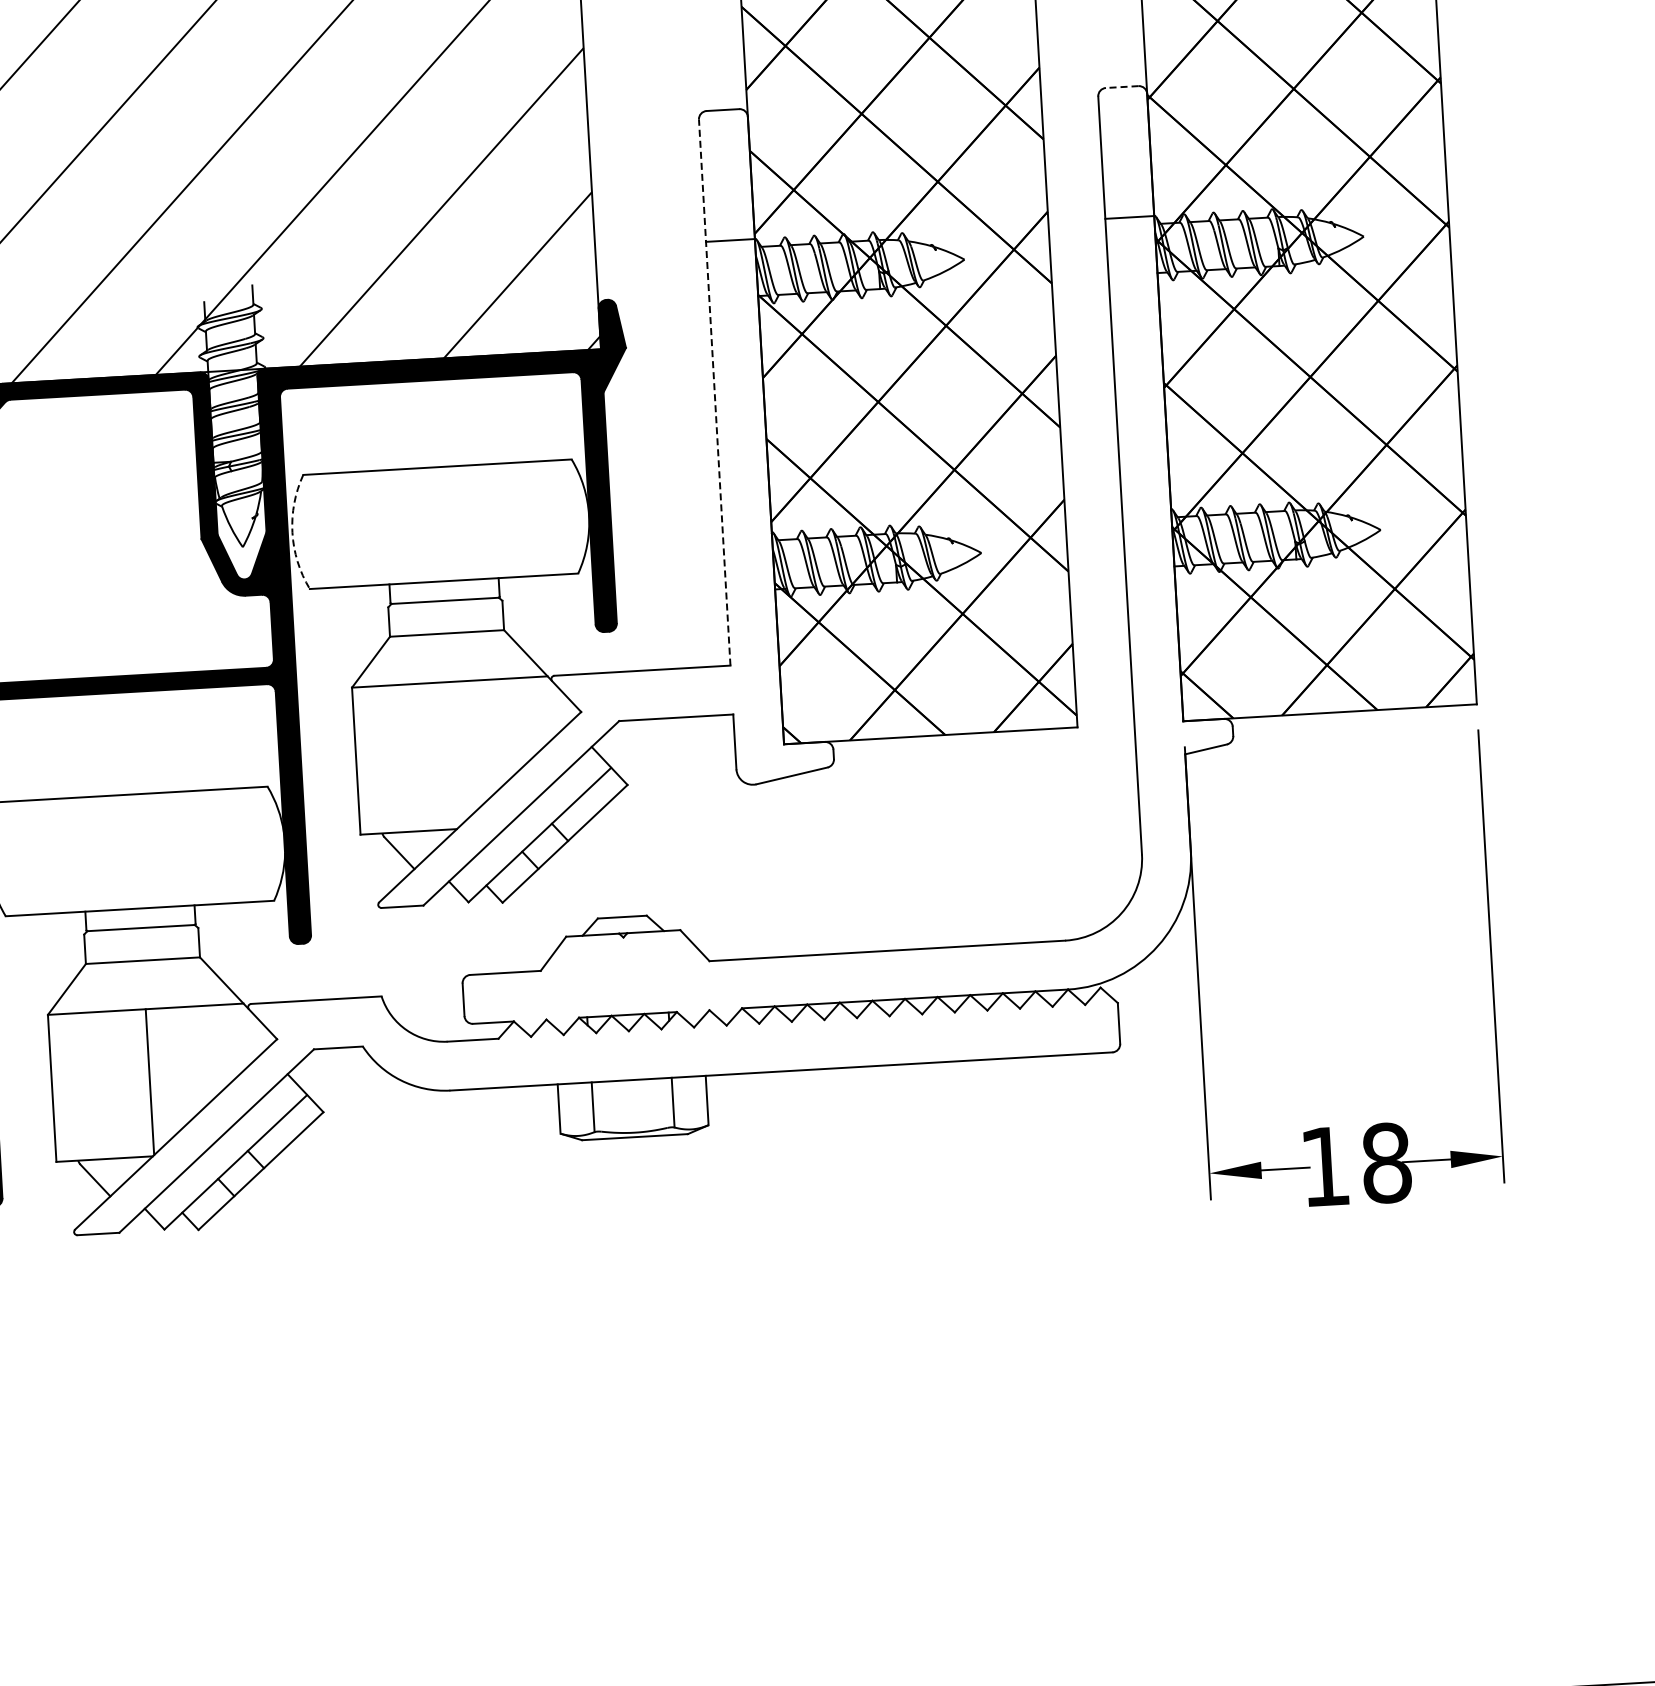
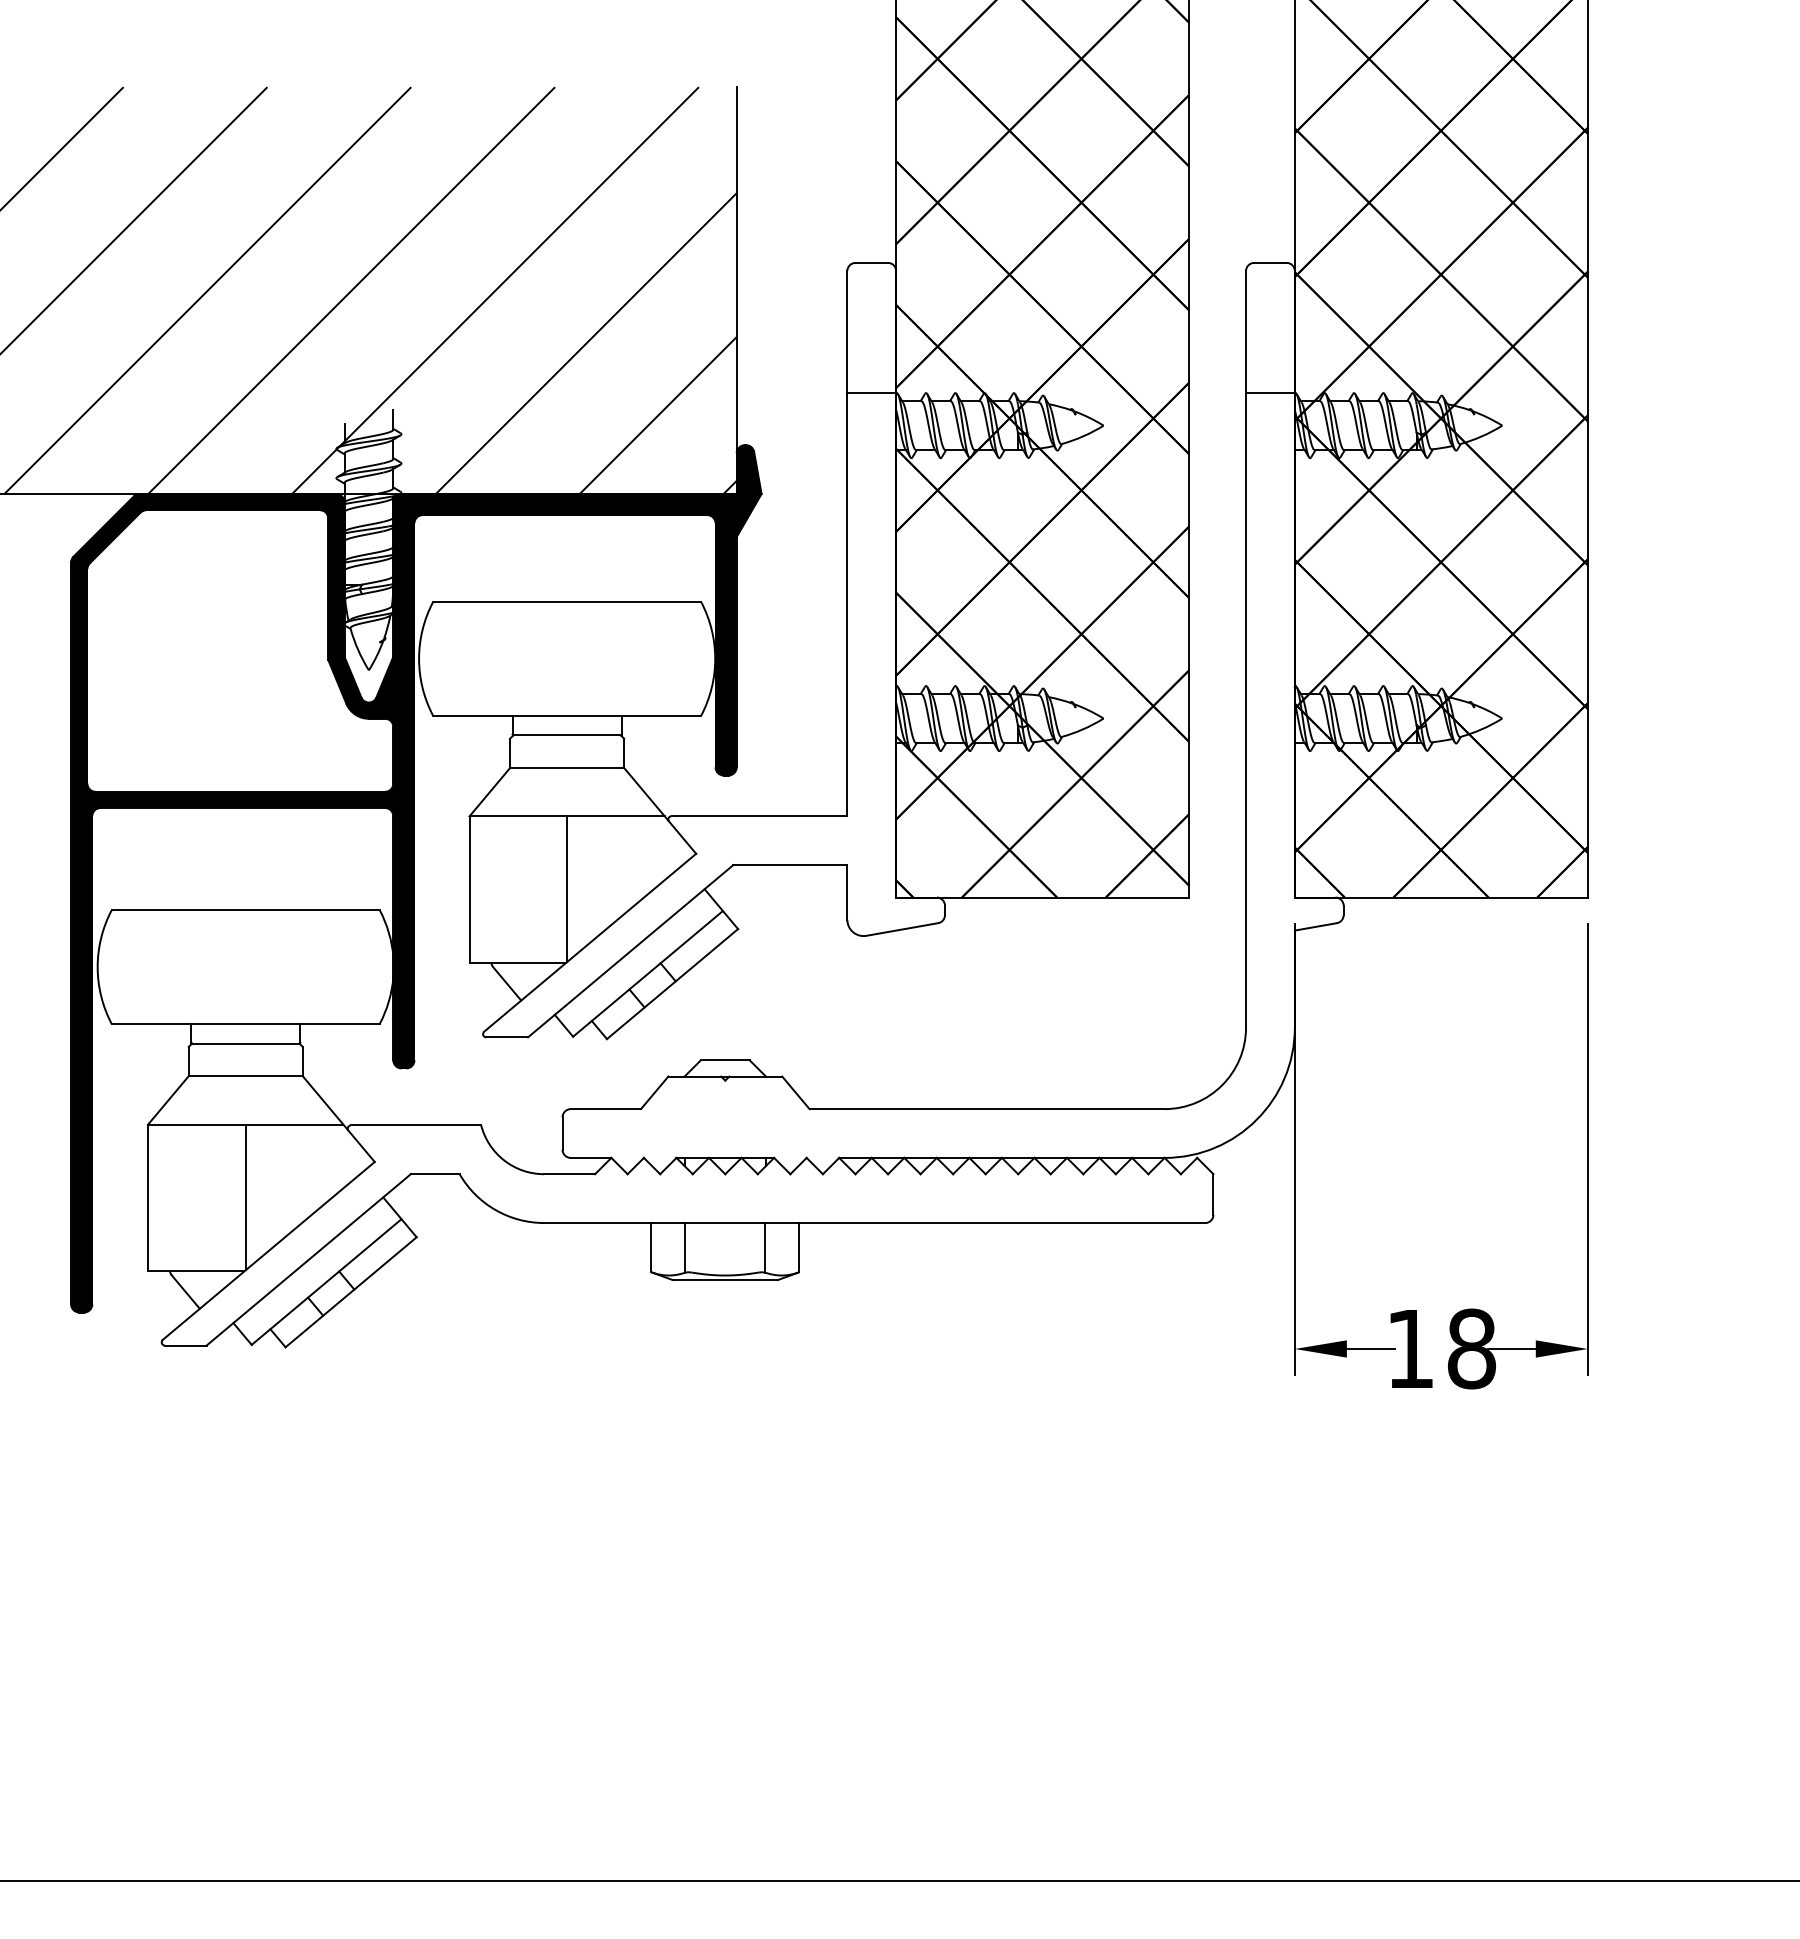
line: (1121, 86) -> (1269, 262), dashed -> solid
line: (714, 392) -> (847, 543), dashed -> solid
arc: (292, 532) -> (419, 658), dashed -> solid
line: (454, 755) -> (567, 889), added

